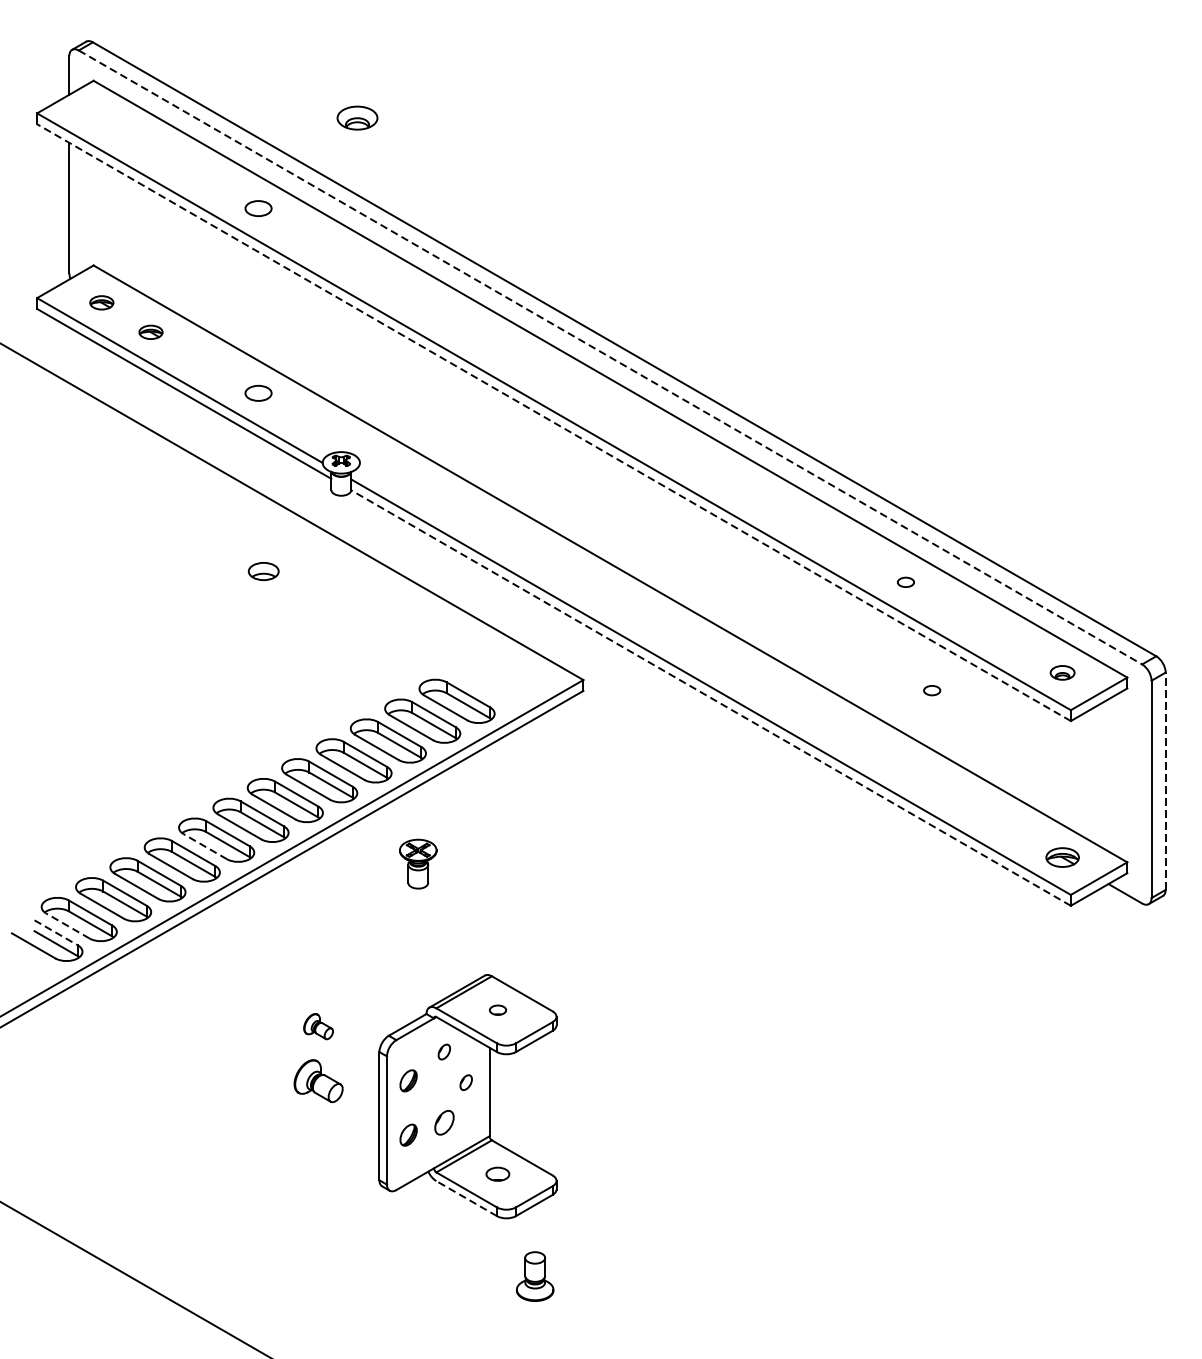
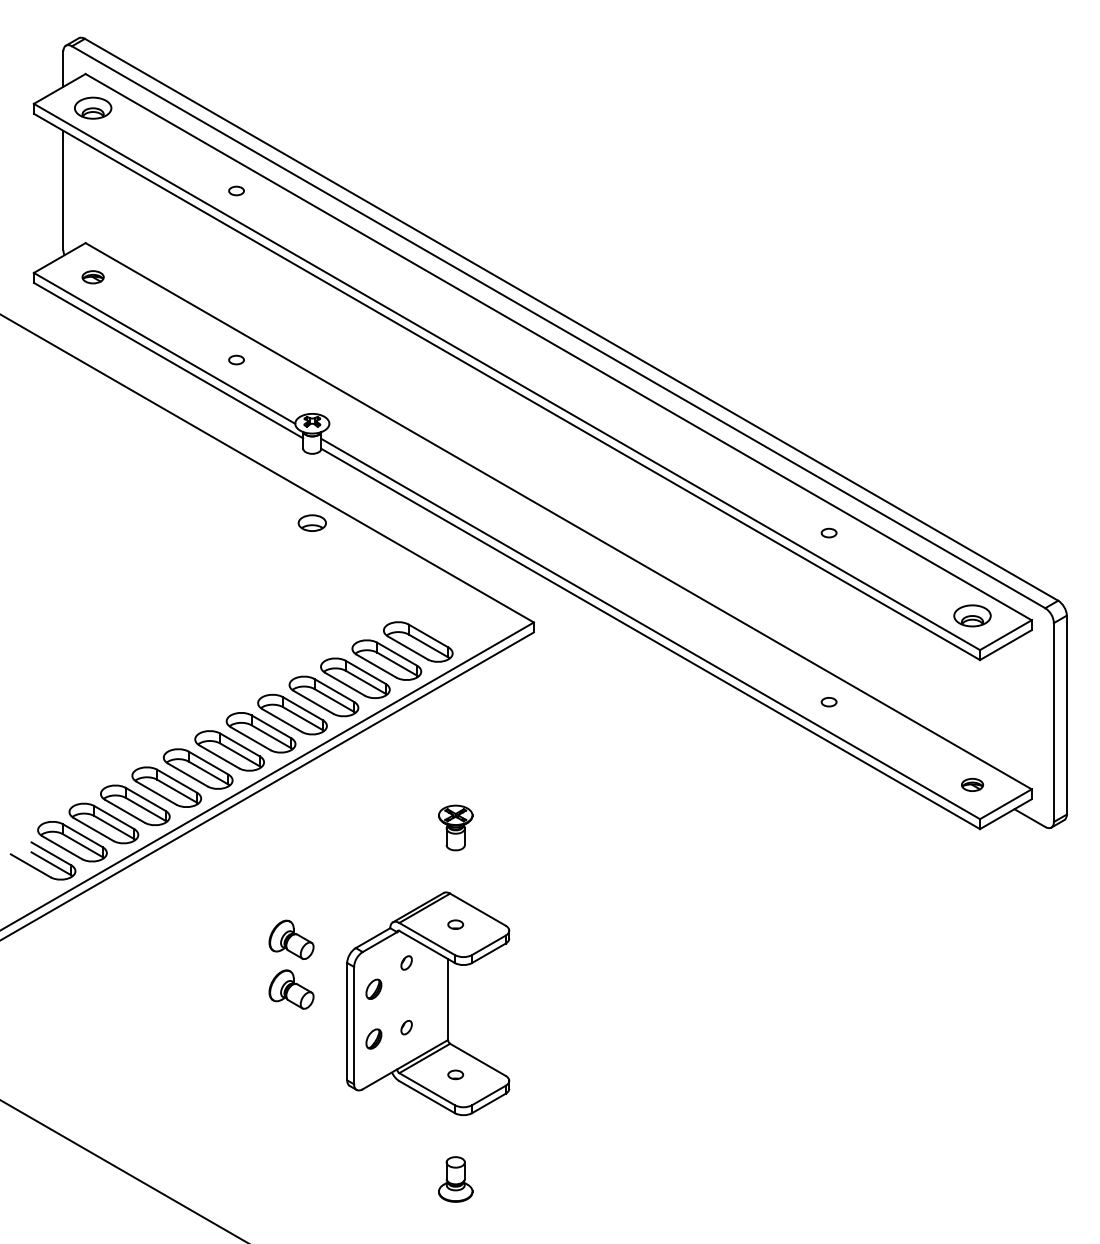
part: (357, 117) -> (93, 107), moved
part: (258, 208) -> (236, 190), size x0.62
part: (150, 332) -> (137, 304), removed
line: (610, 357) -> (558, 327), dashed -> solid
part: (258, 392) -> (236, 359), size x0.62
line: (553, 422) -> (506, 386), dashed -> solid
part: (262, 570) -> (311, 522), moved
part: (1062, 672) -> (972, 615), size x1.67
part: (931, 690) -> (828, 702), moved
line: (710, 697) -> (650, 638), dashed -> solid
line: (1165, 780) -> (1066, 714), dashed -> solid
line: (204, 847) -> (187, 775), dashed -> solid
part: (1062, 857) -> (972, 784), size x0.71
part: (417, 863) -> (455, 827), moved
line: (68, 925) -> (62, 847), dashed -> solid
line: (56, 932) -> (51, 853), dashed -> solid
part: (318, 1026) -> (291, 939), size x1.67
part: (466, 1082) -> (426, 990), removed
part: (444, 1122) -> (406, 1027), size x0.62
part: (497, 1173) -> (455, 1074), size x0.71
line: (466, 1197) -> (426, 1096), dashed -> solid
part: (534, 1276) -> (455, 1179), moved

